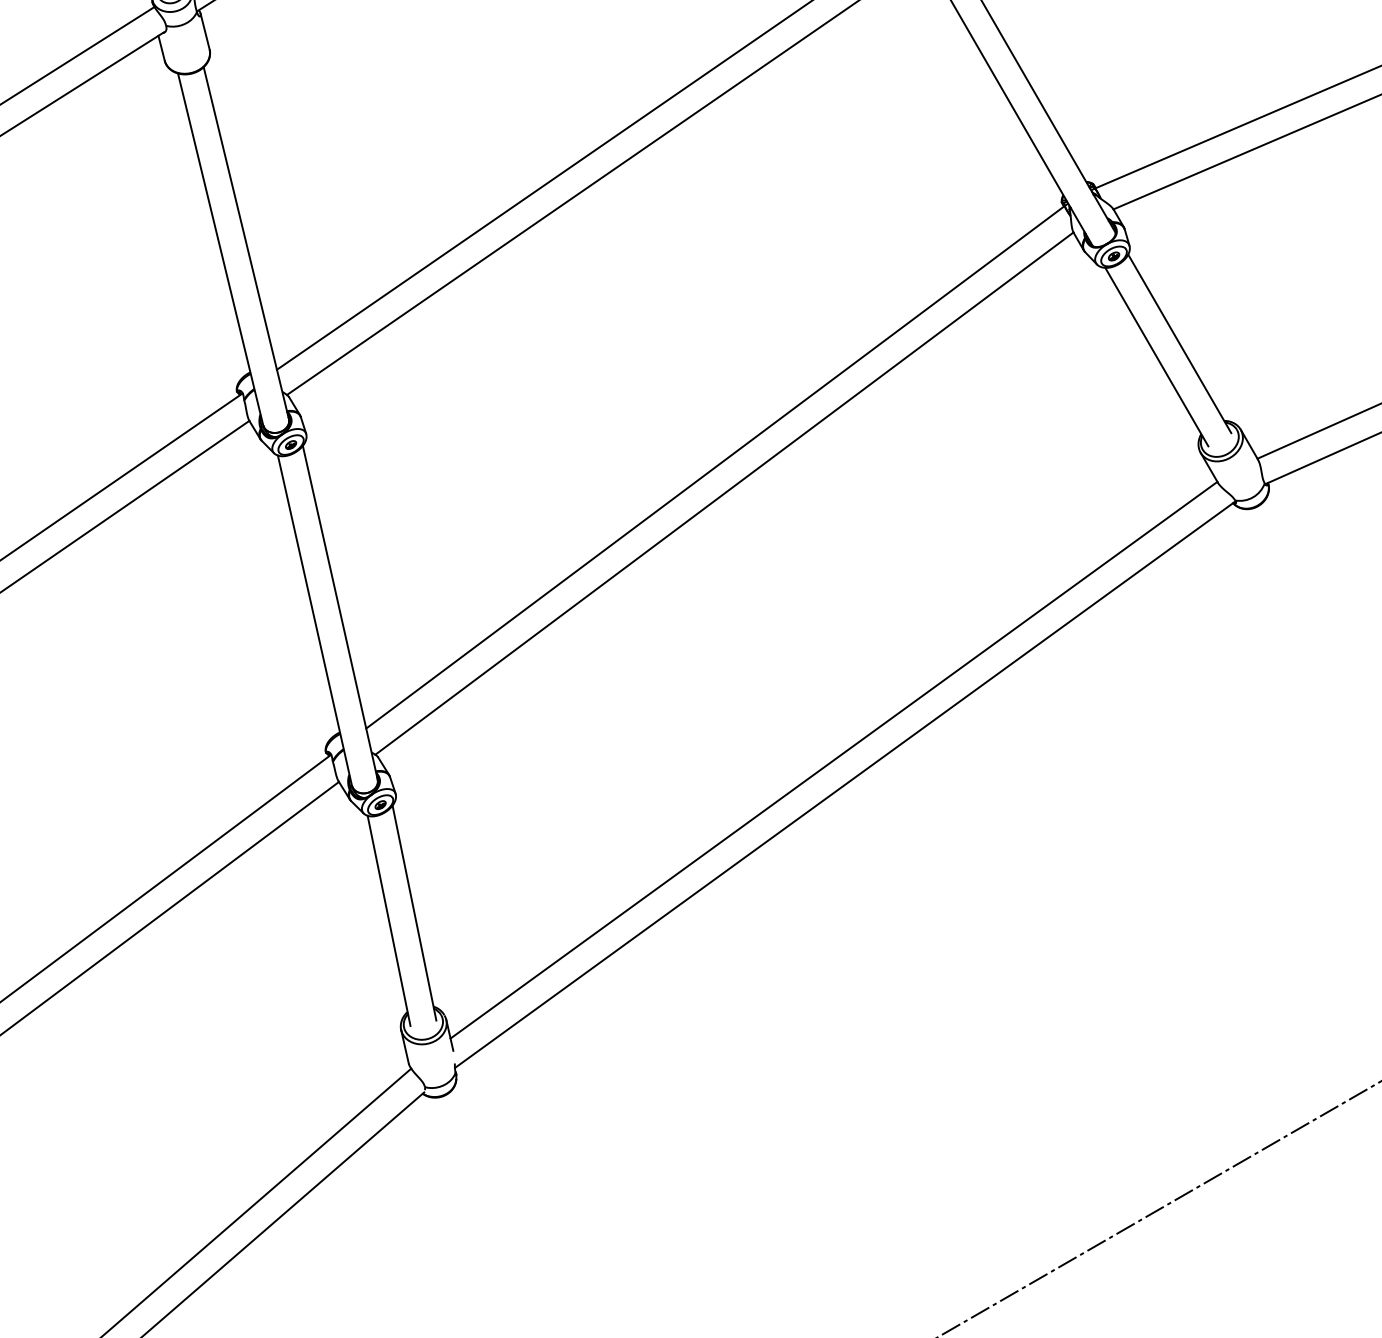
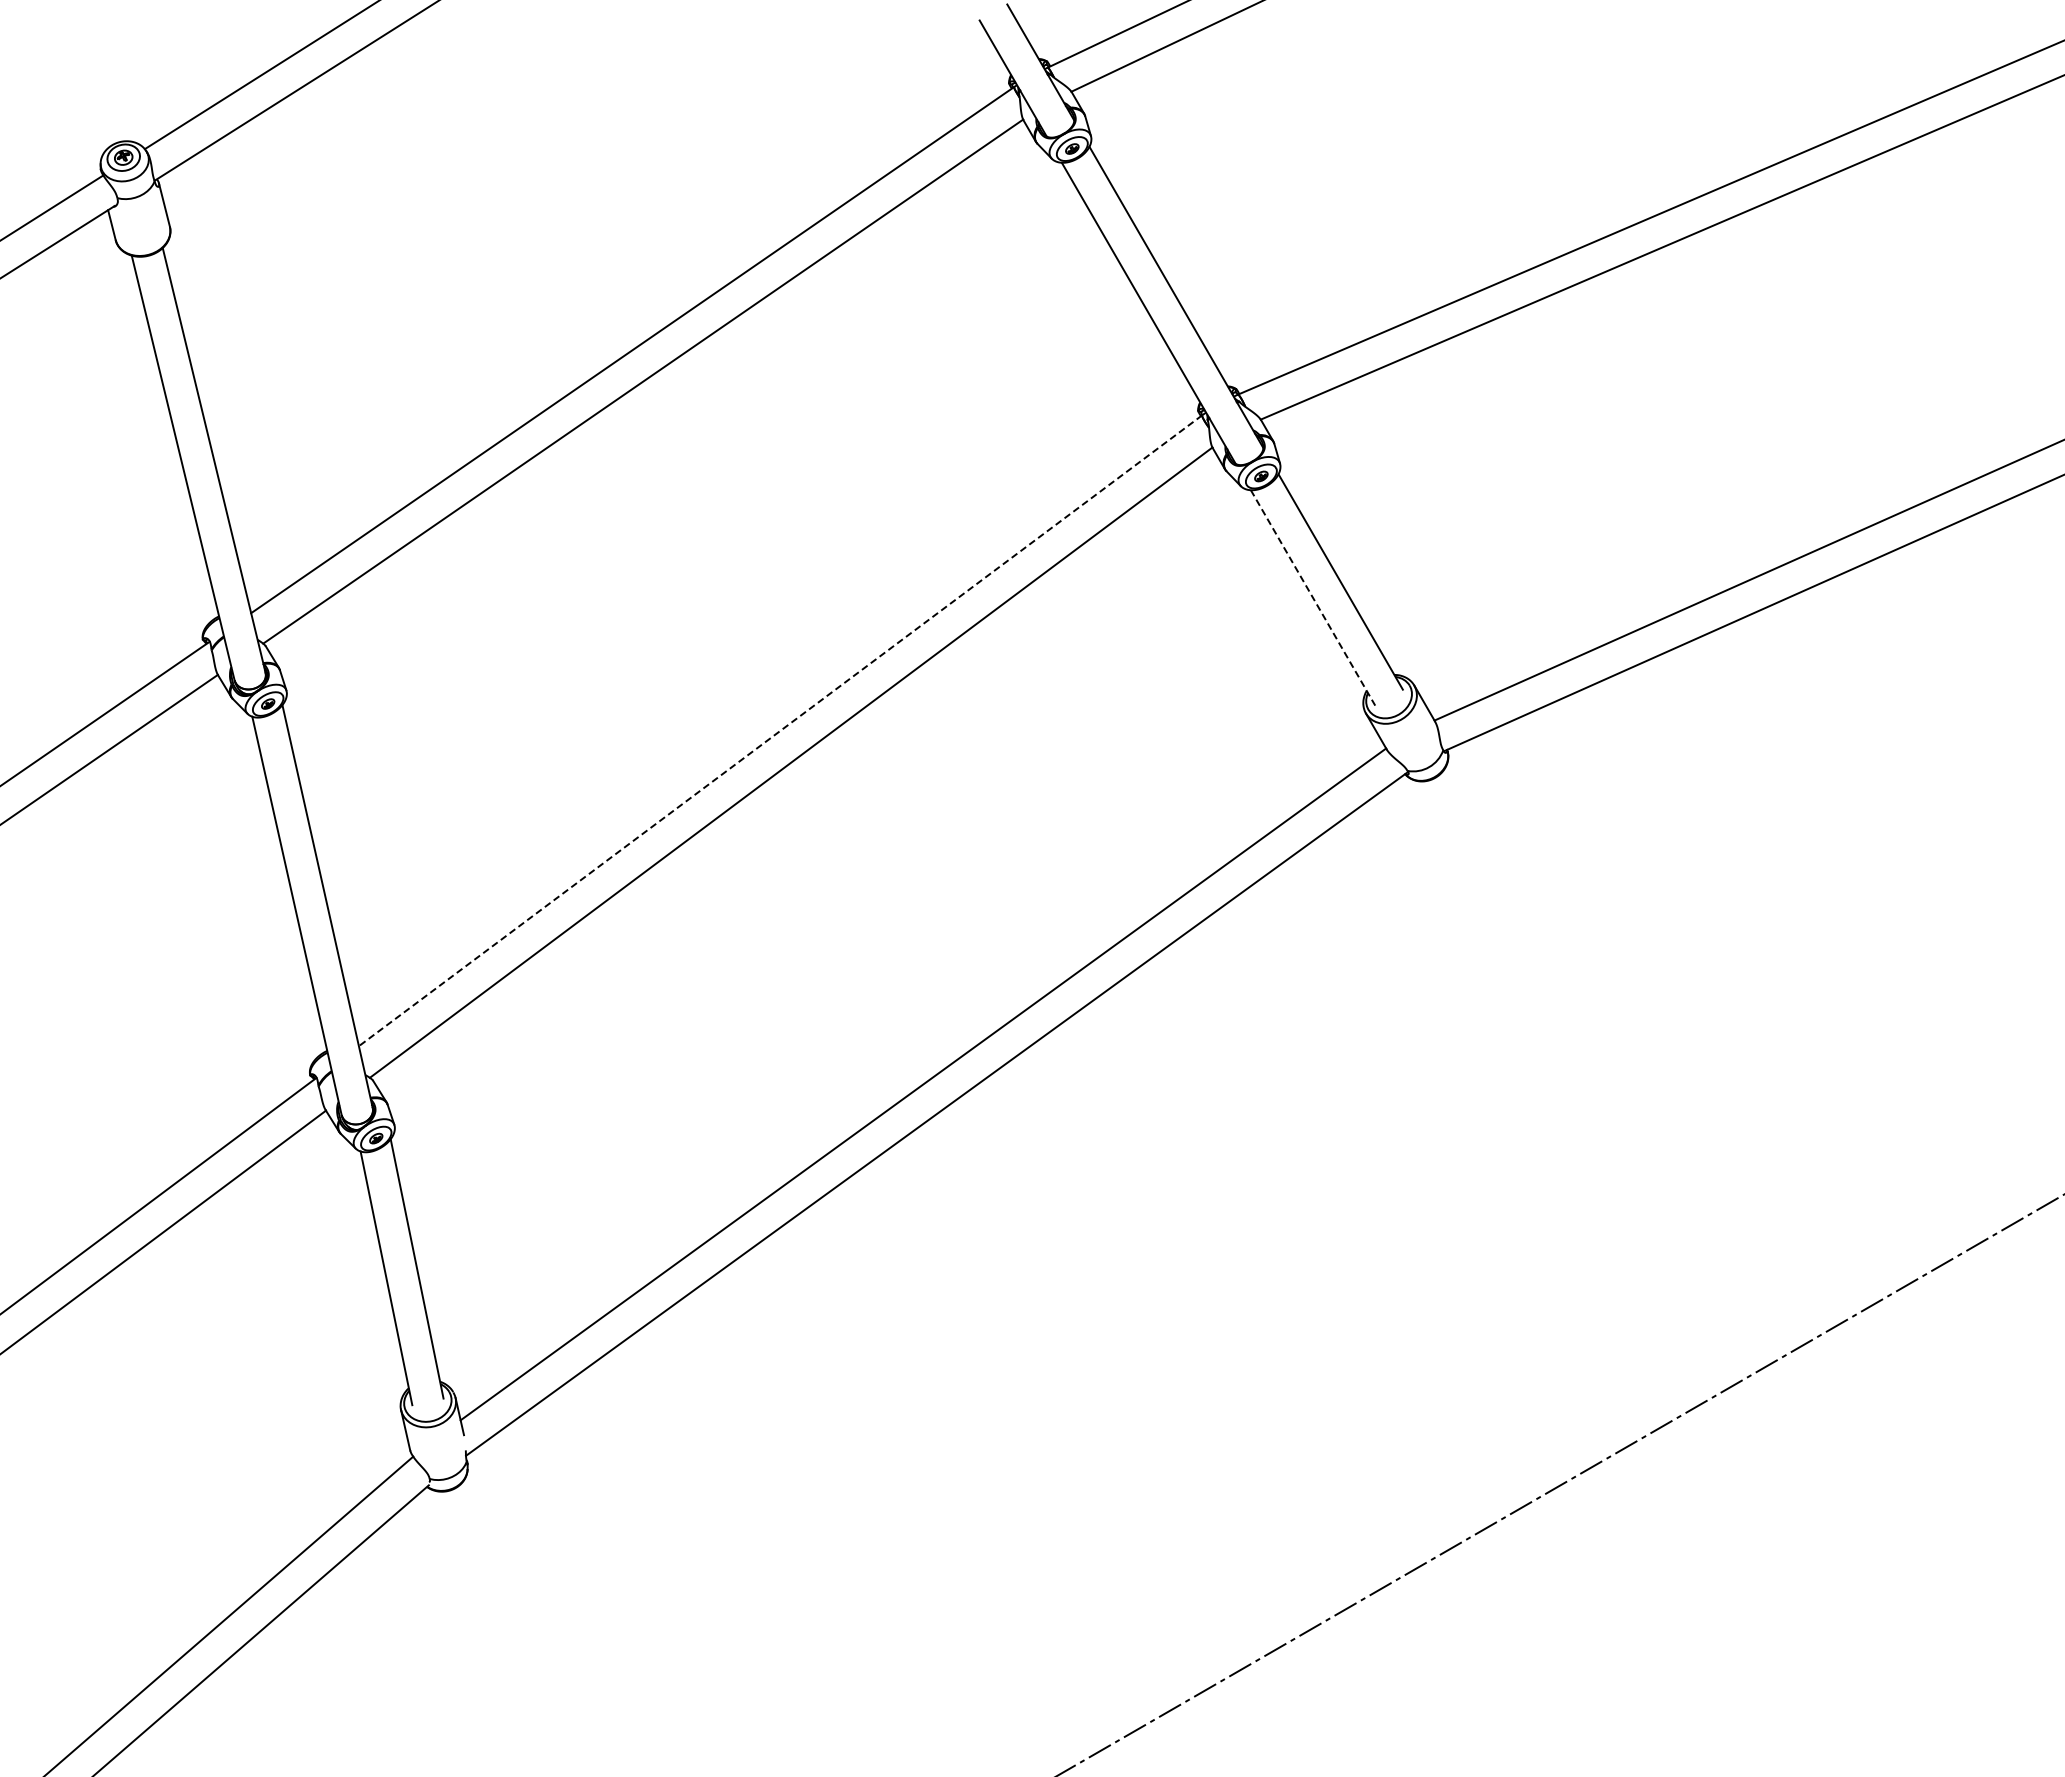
line: (1157, 357) -> (1313, 598), solid -> dashed
line: (715, 466) -> (780, 730), solid -> dashed

